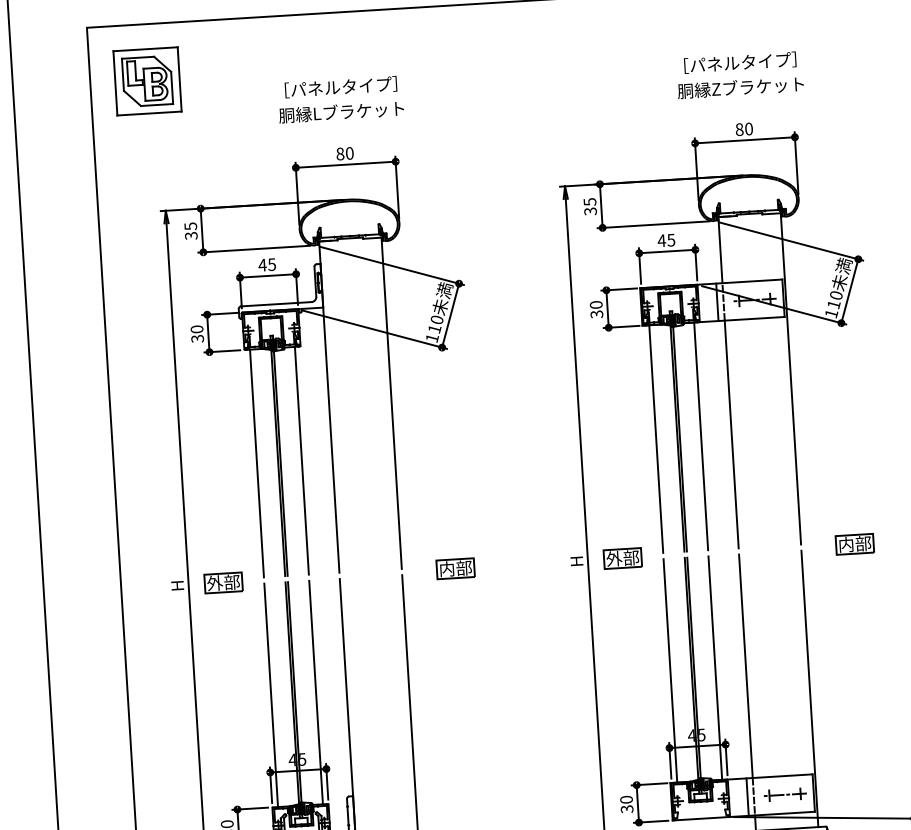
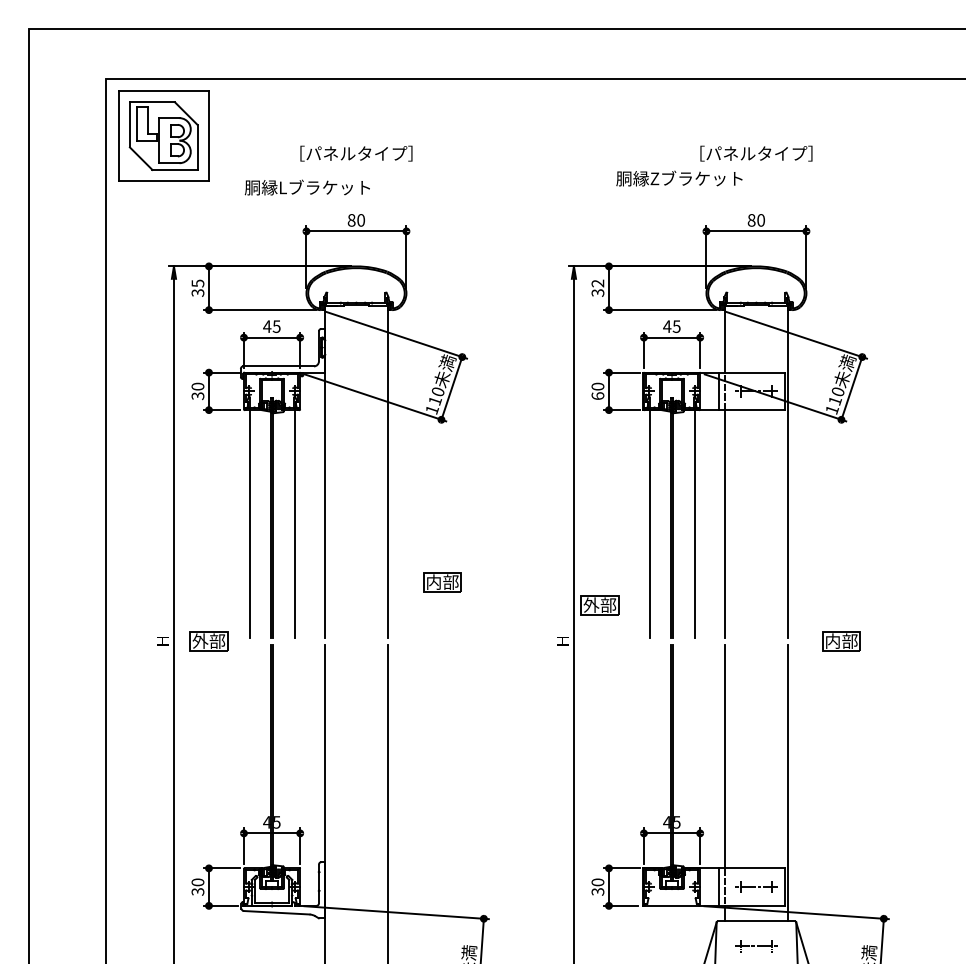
part: (147, 80) -> (163, 135), size x1.4
text: (740, 87) -> (679, 178), moved
text: (340, 112) -> (306, 187), moved
text: (589, 202) -> (597, 283), 35 -> 32
text: (596, 314) -> (597, 396), 30 -> 60
part: (622, 558) -> (599, 605), moved
part: (455, 568) -> (442, 582), moved
line: (715, 668) -> (694, 756), removed
line: (670, 670) -> (649, 756), removed
line: (315, 692) -> (294, 756), removed
line: (271, 695) -> (249, 756), removed

